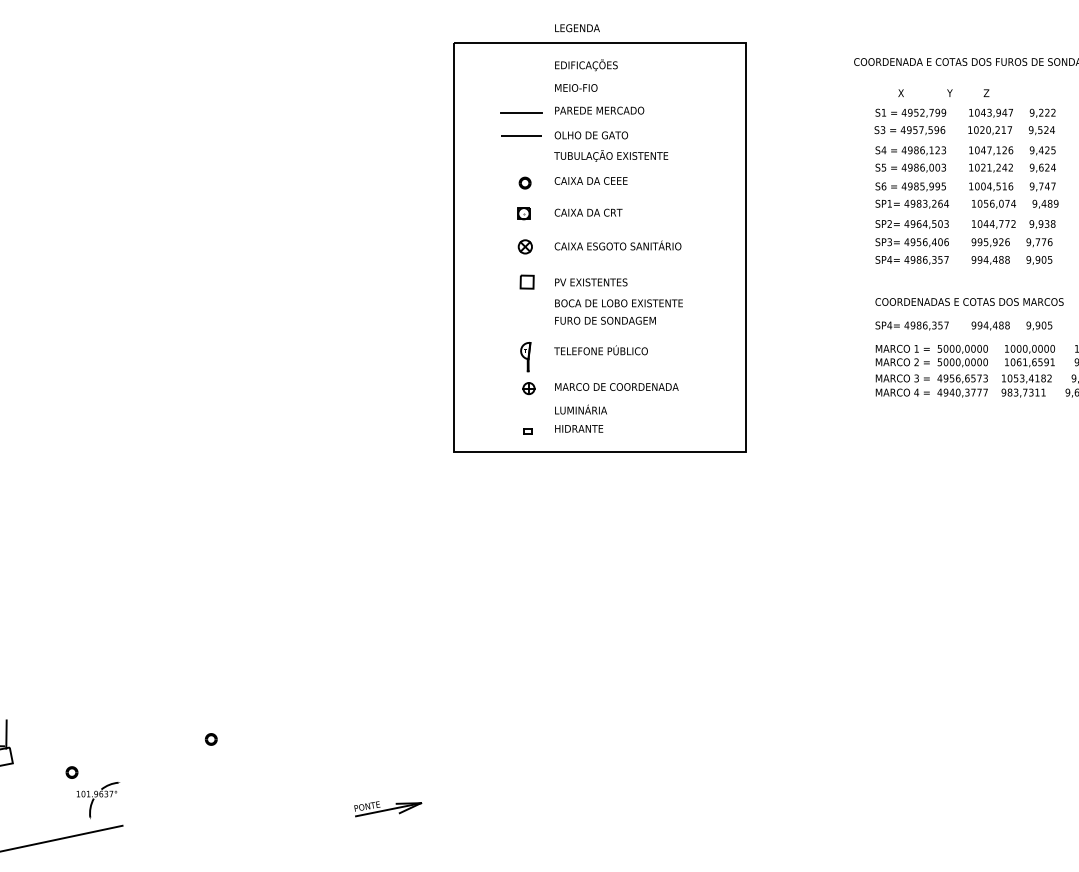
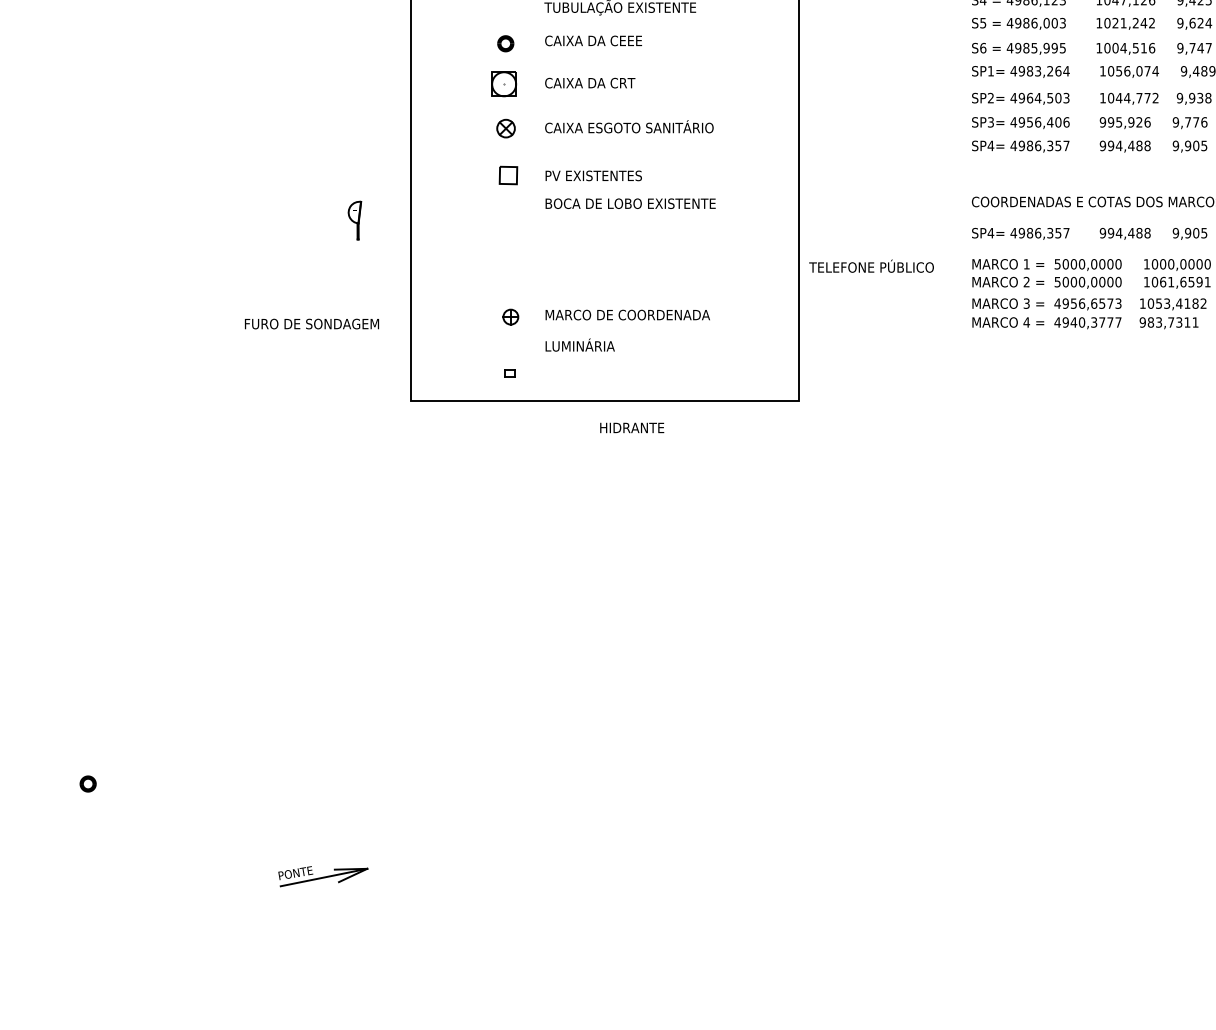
part: (523, 213) -> (503, 84), size x1.6
text: (605, 320) -> (311, 323), moved
text: (600, 350) -> (870, 266), moved
part: (525, 357) -> (354, 221), moved
text: (579, 428) -> (632, 427), moved

